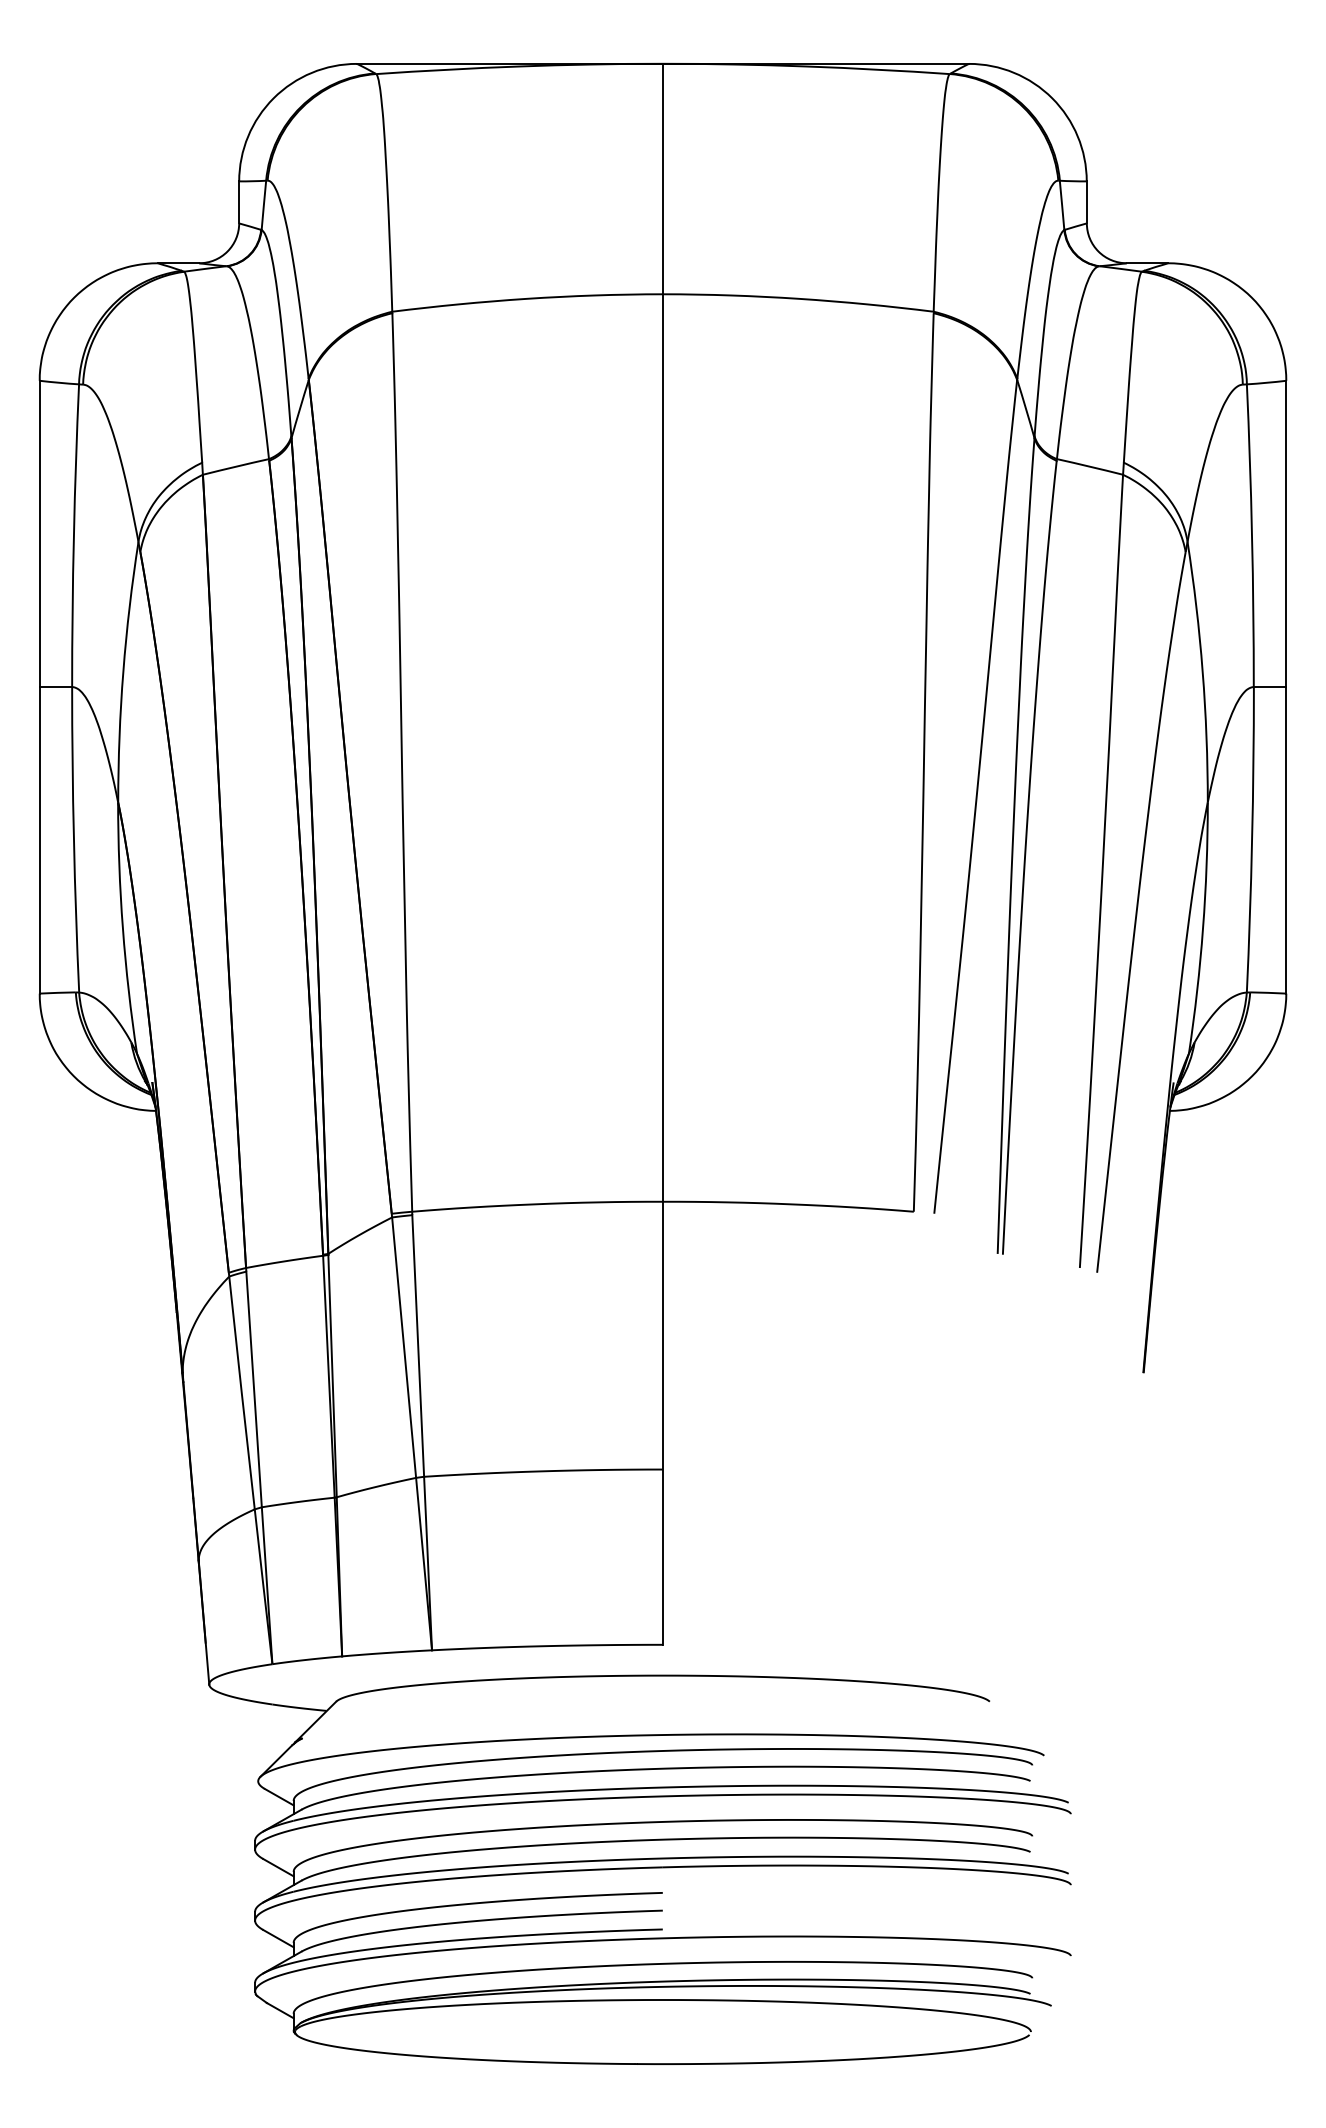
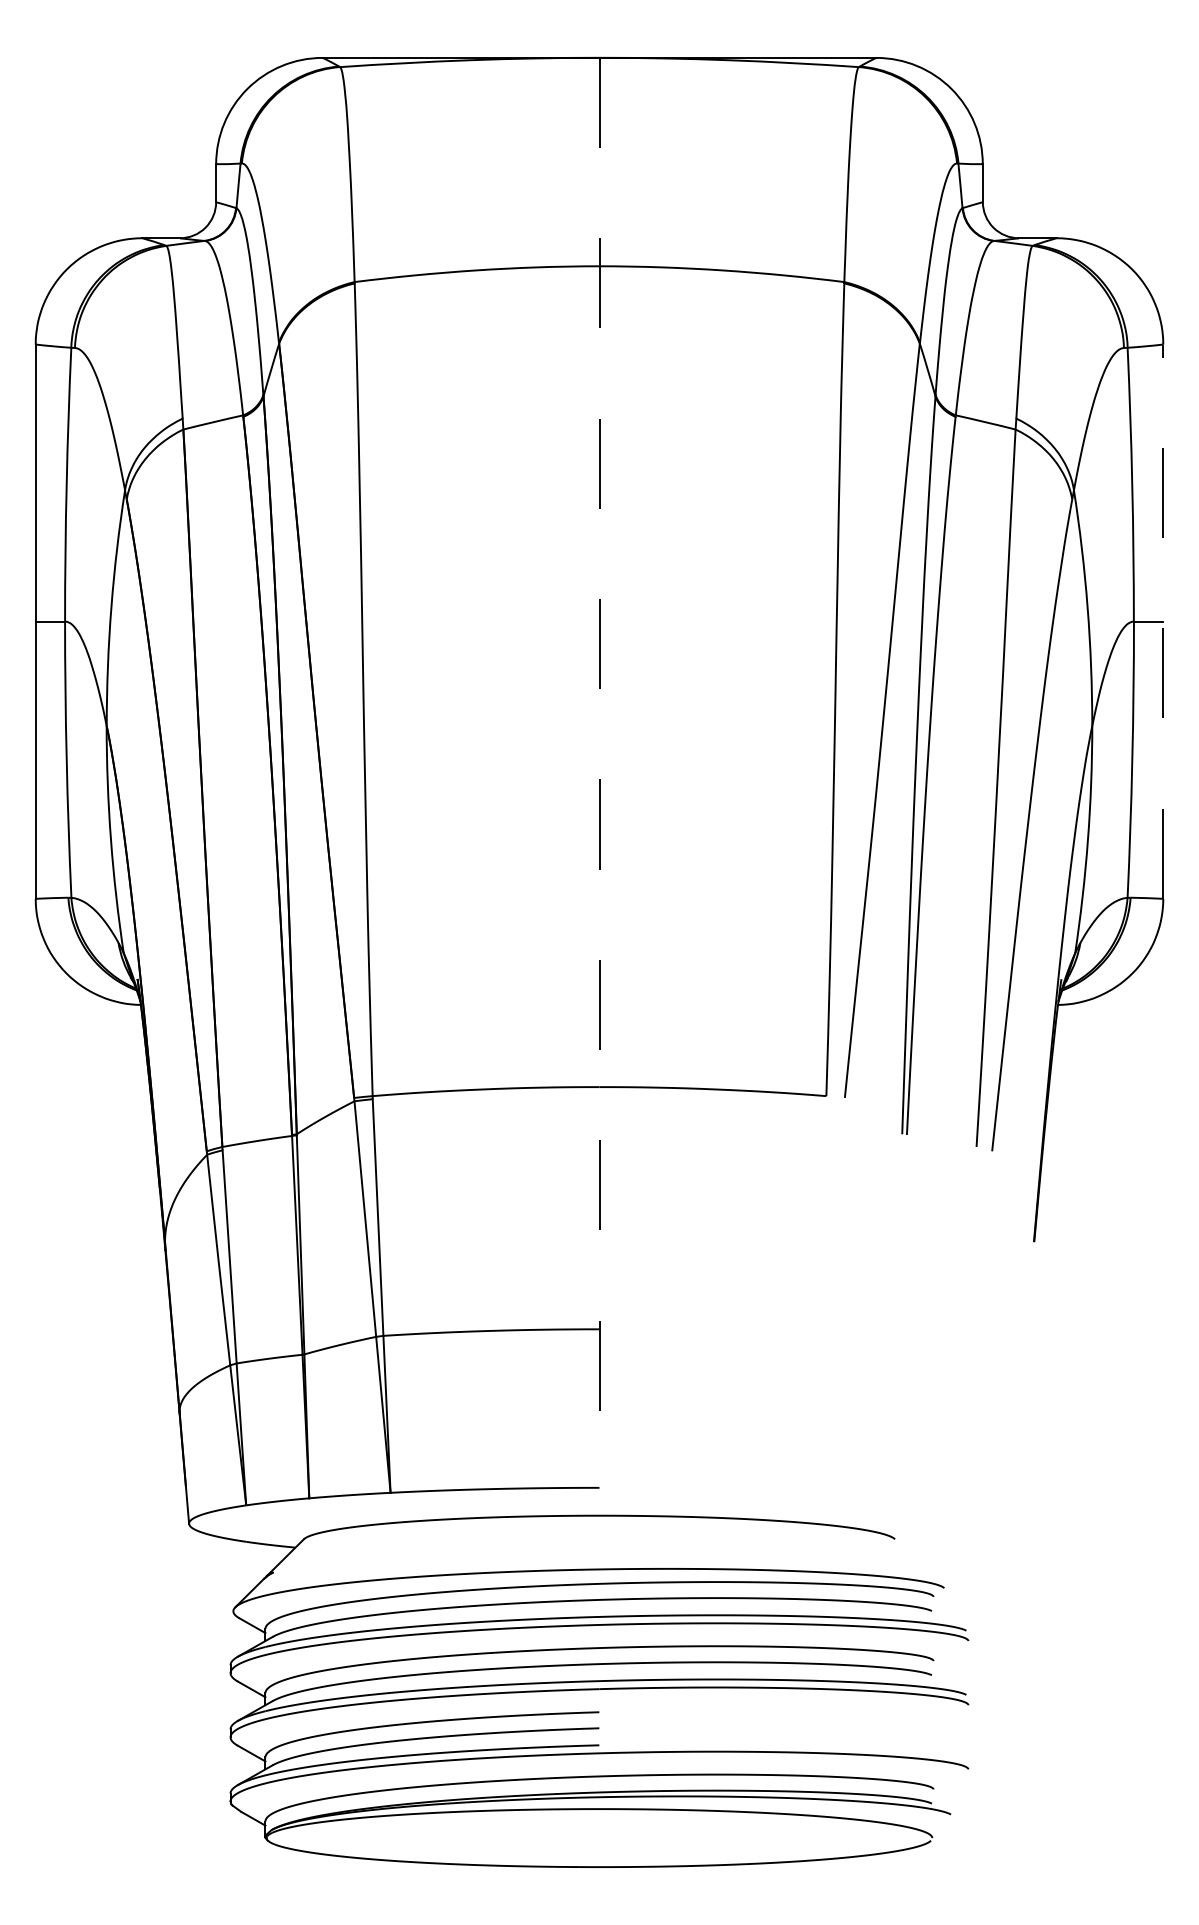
line: (1286, 686) -> (1163, 621), solid -> dashed
line: (663, 854) -> (599, 773), solid -> dashed

